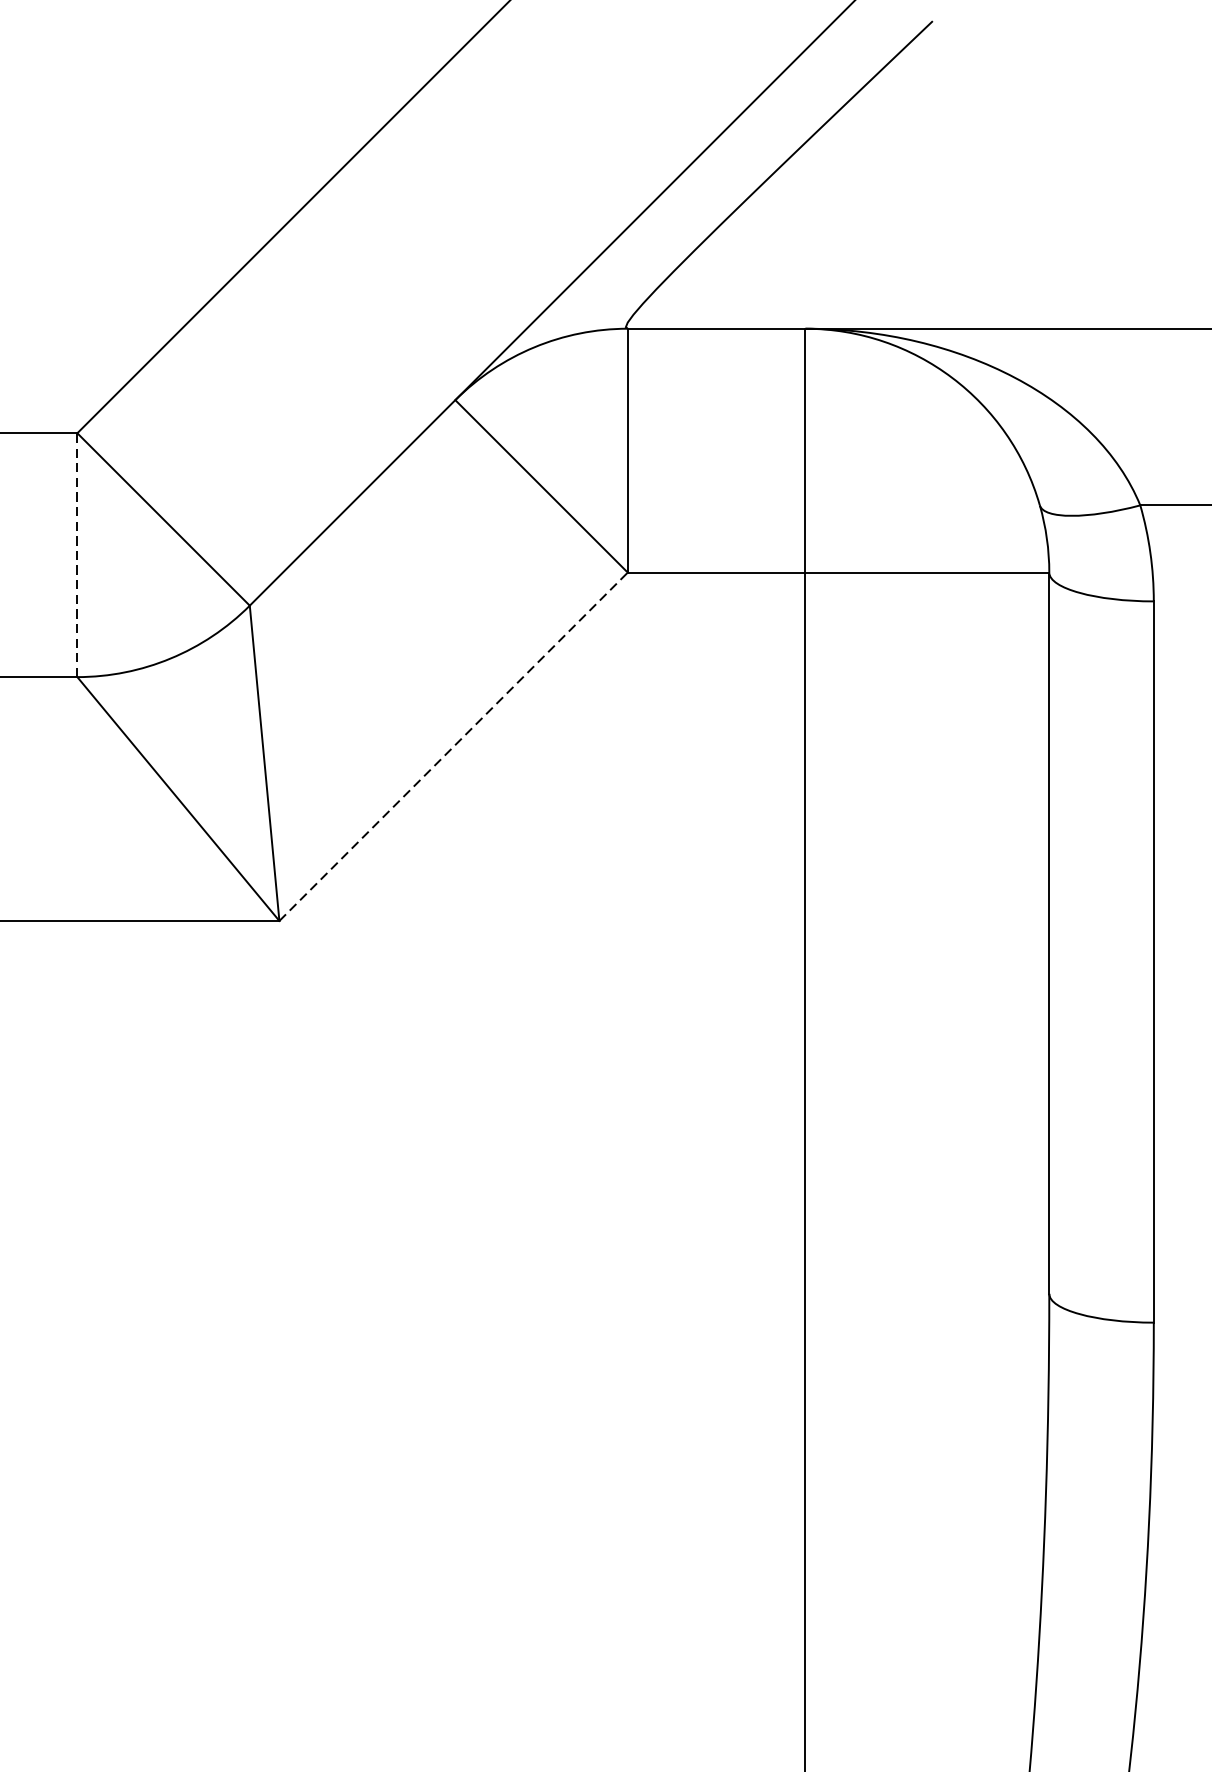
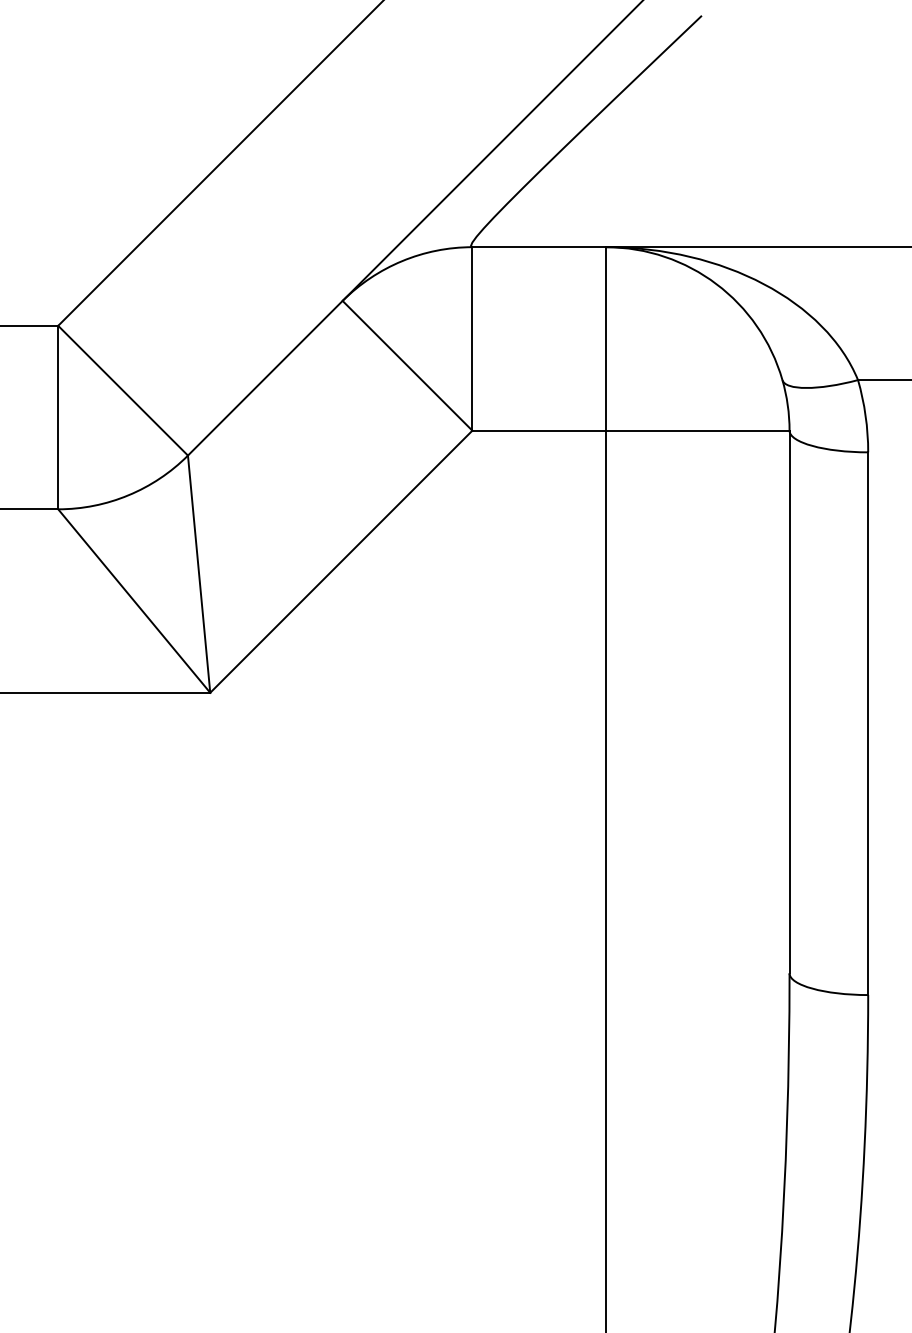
line: (77, 555) -> (58, 417), dashed -> solid
line: (453, 746) -> (341, 561), dashed -> solid

